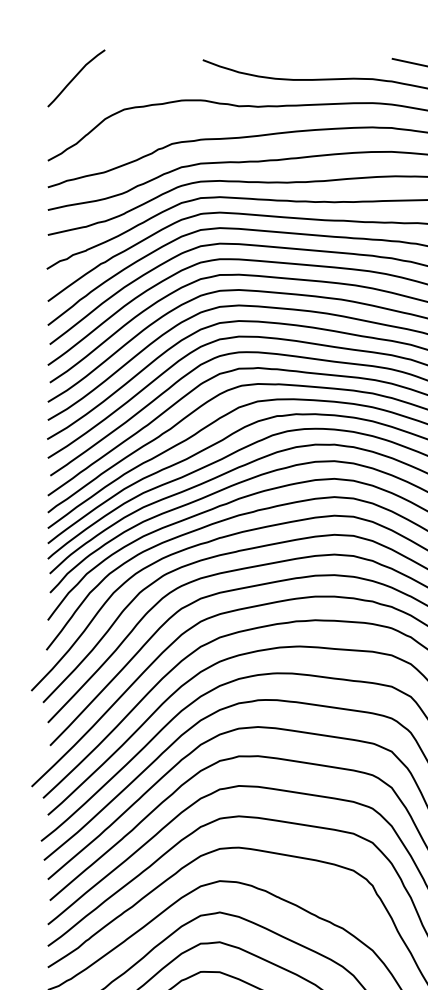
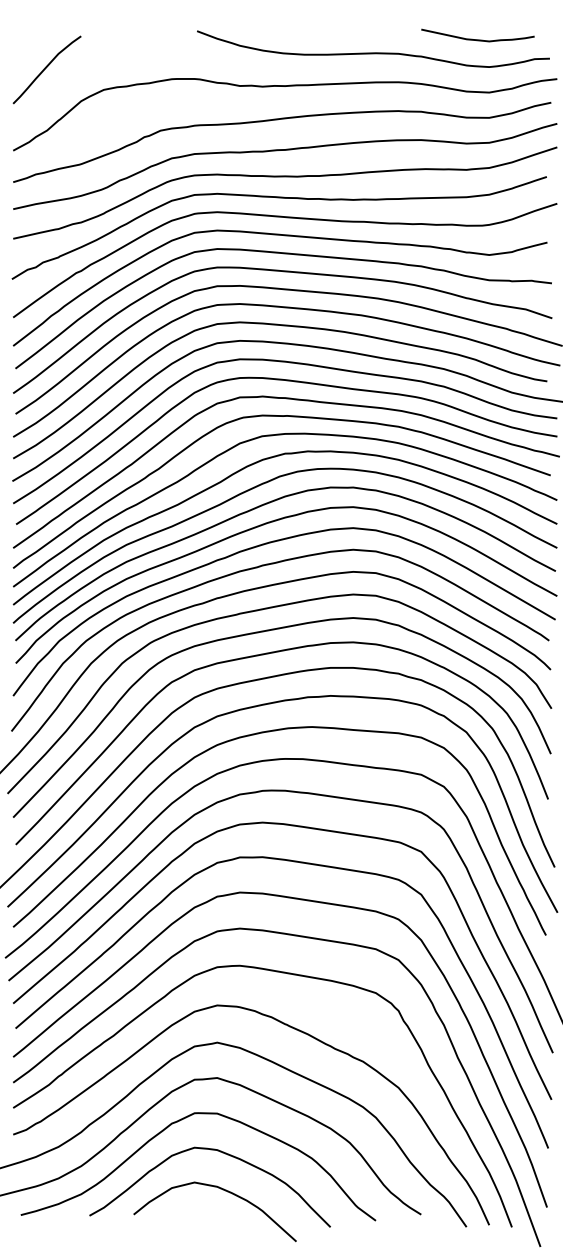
curve: (75, 77) -> (46, 68), moved

